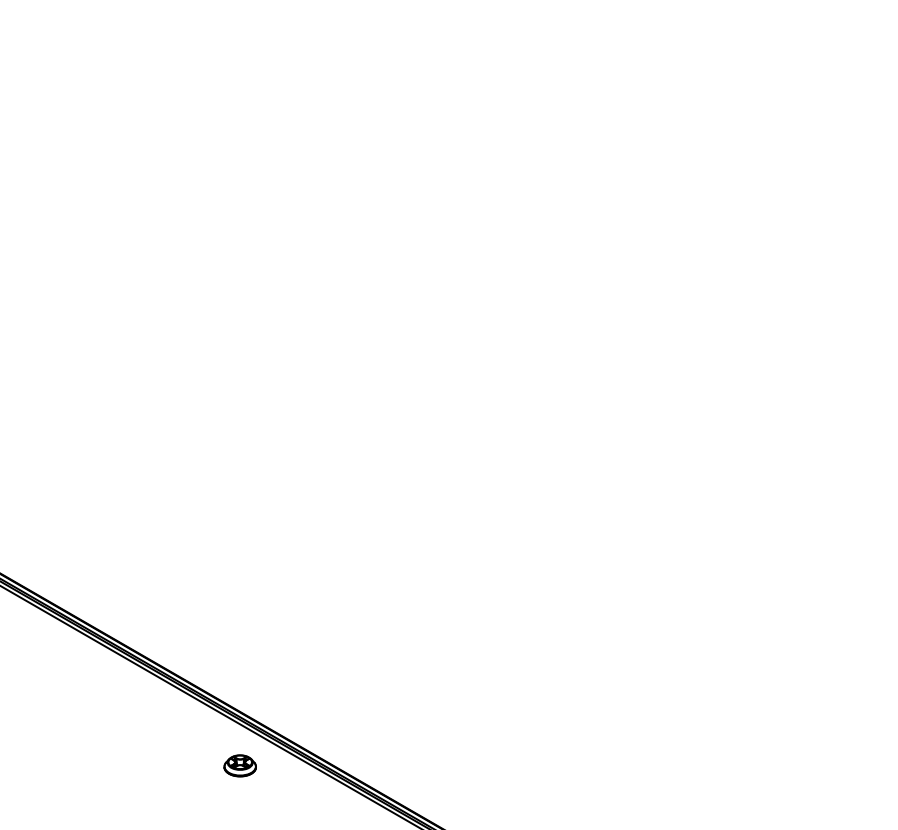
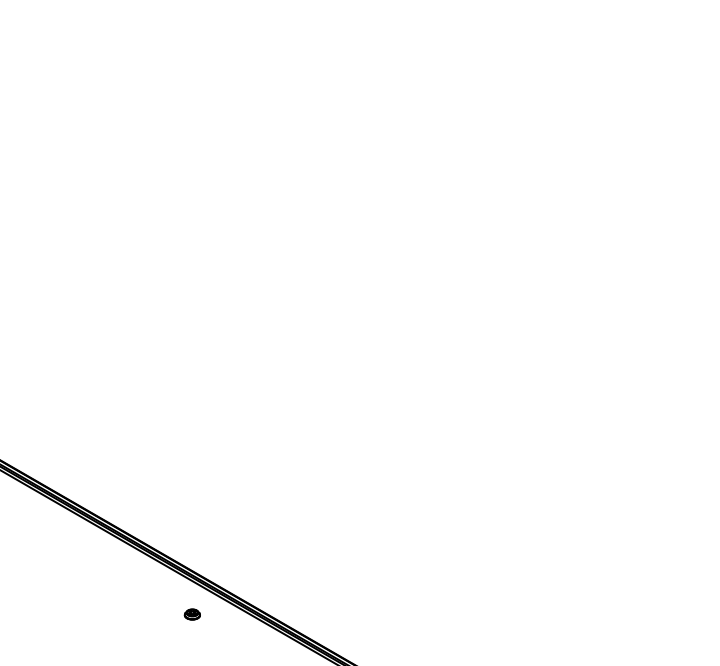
part: (239, 765) -> (191, 614), size x0.6

